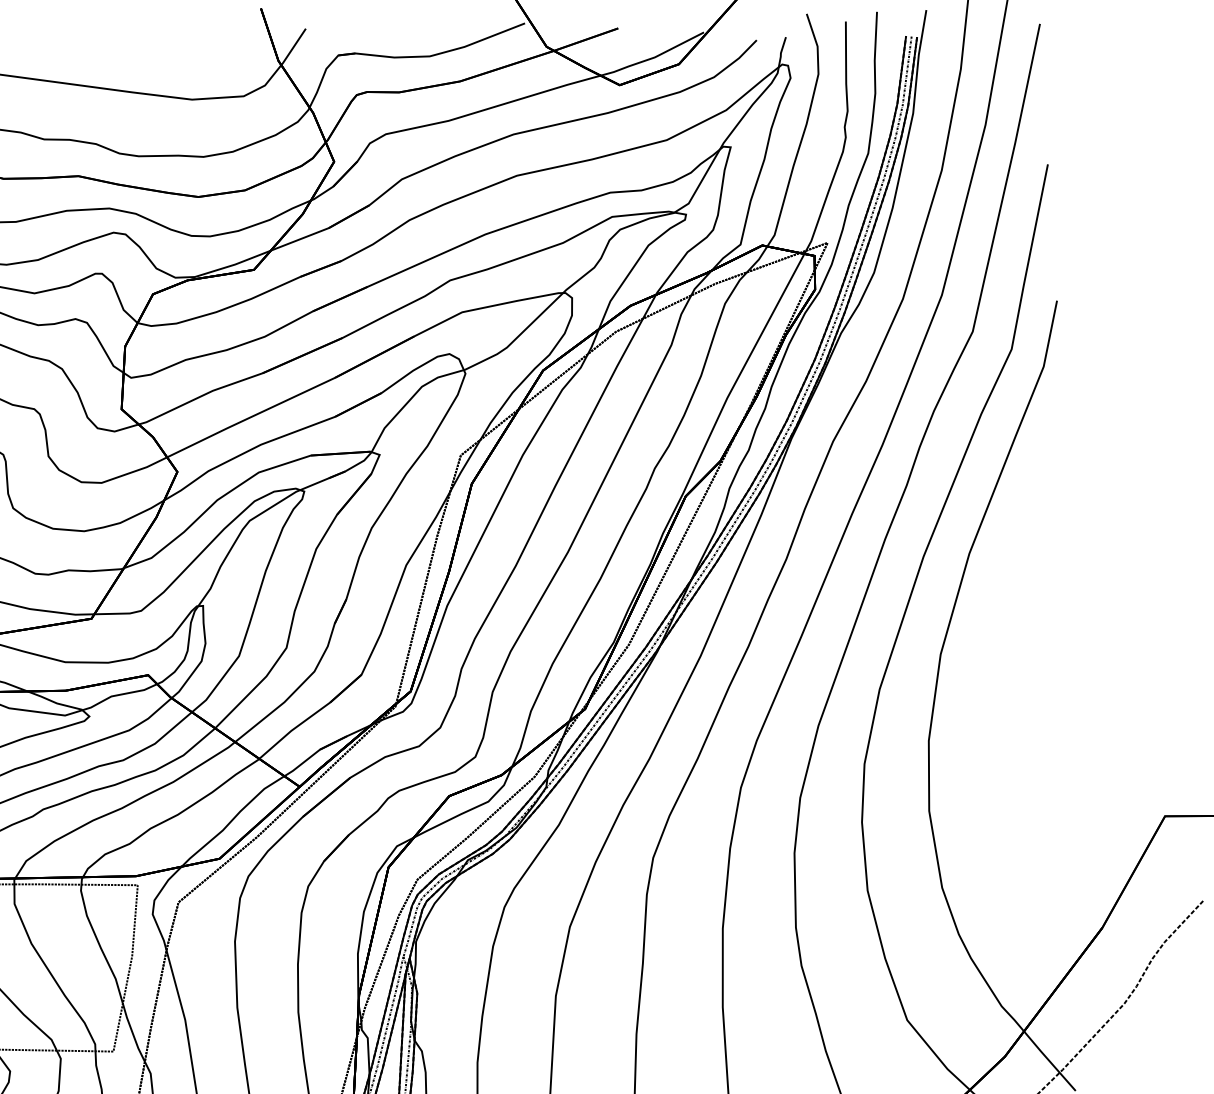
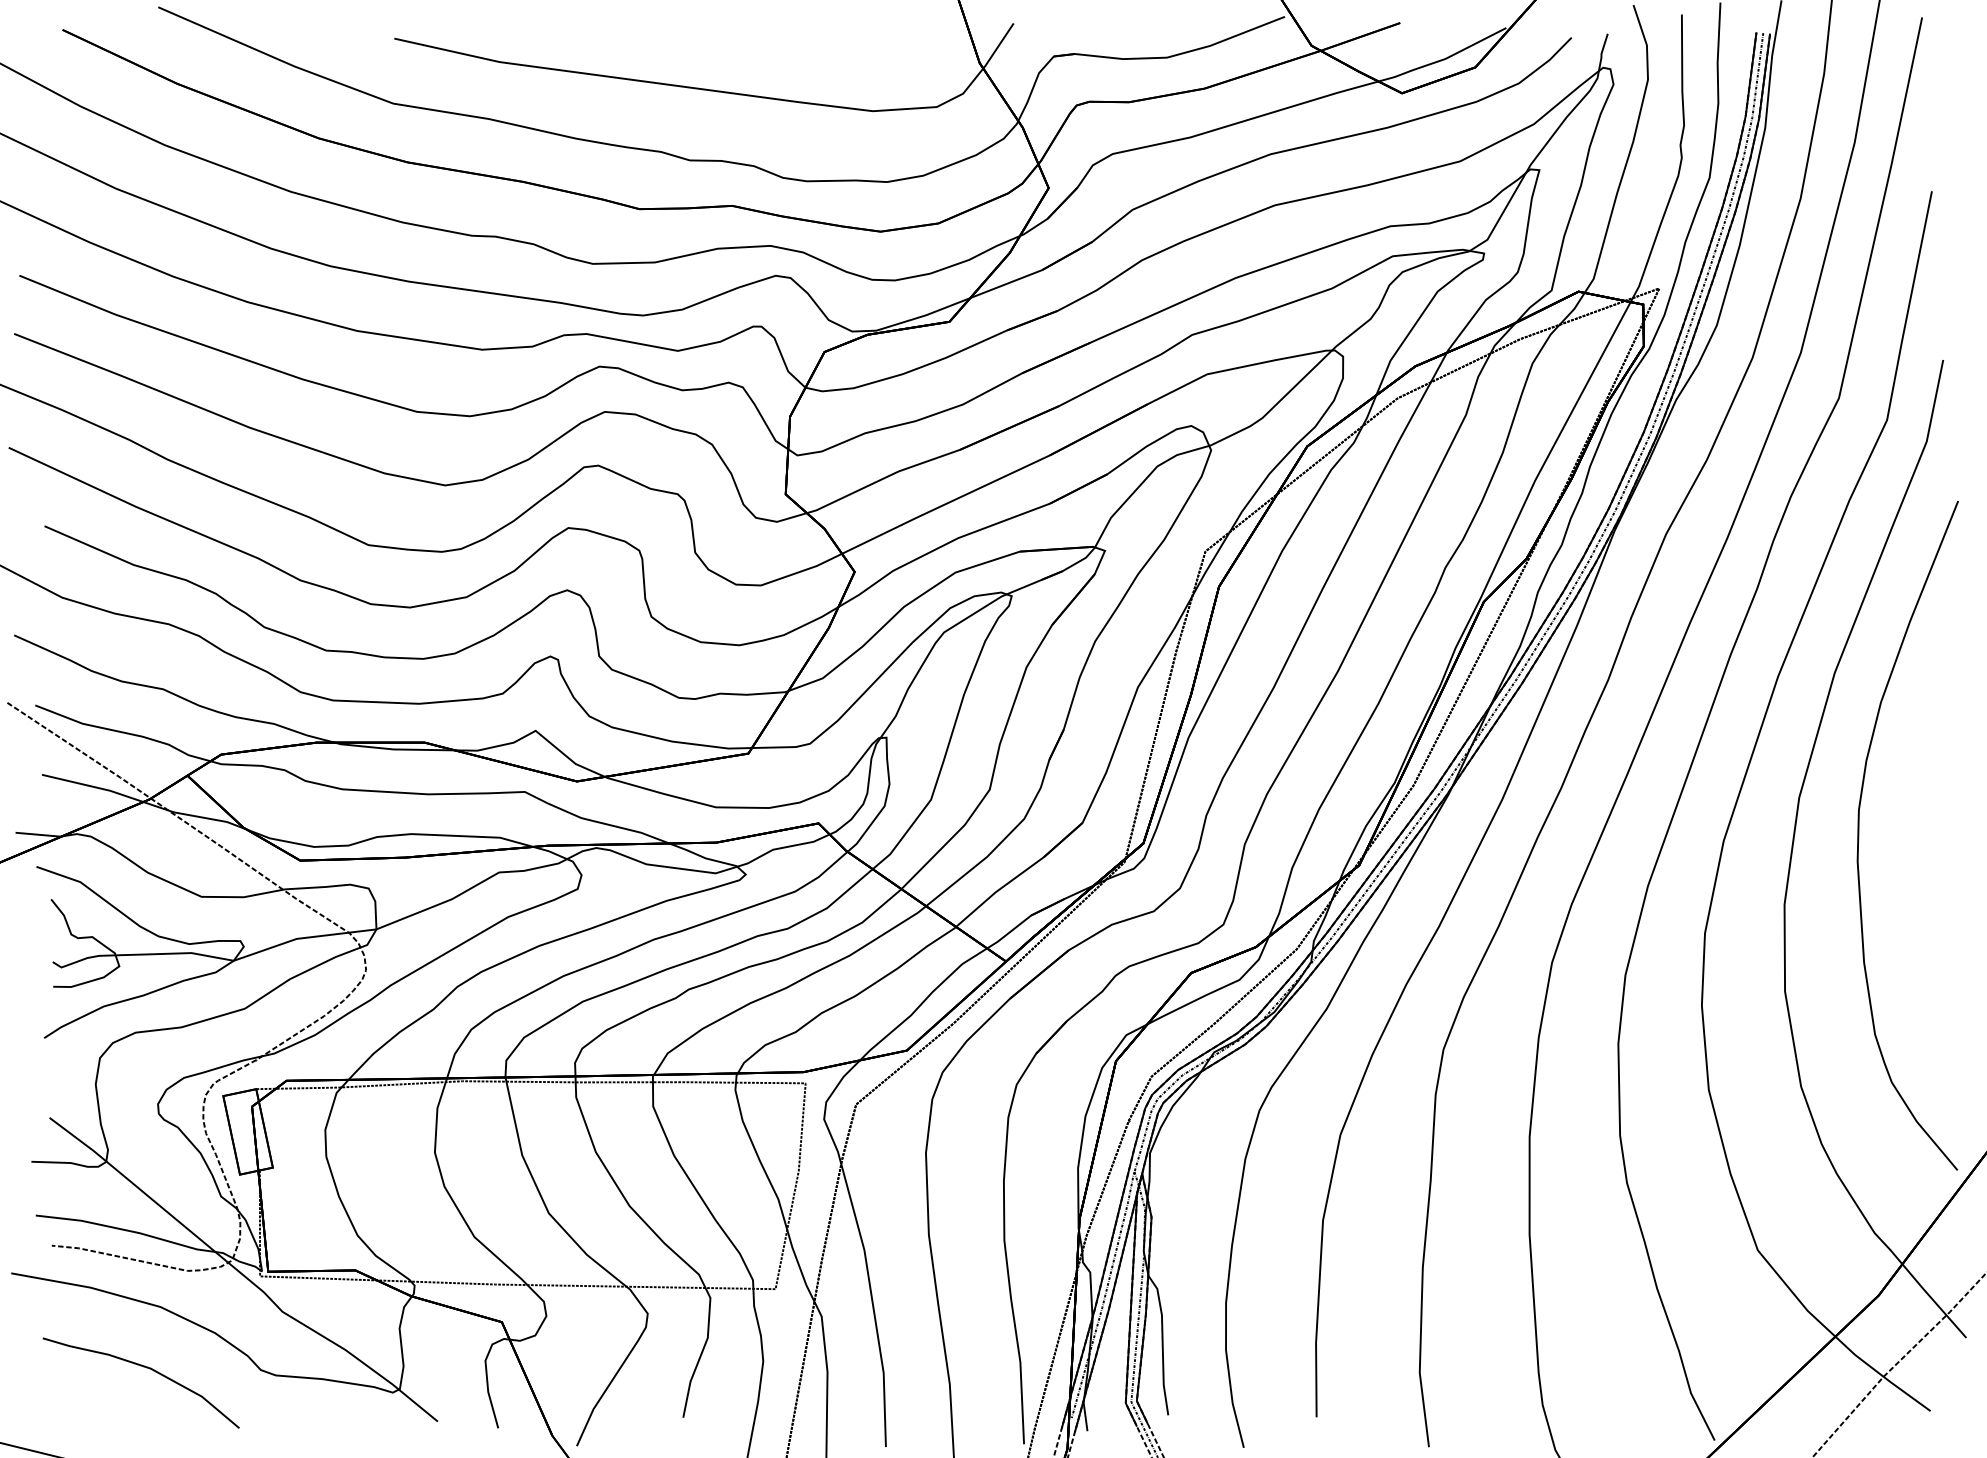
curve: (989, 684) -> (1859, 835), added

